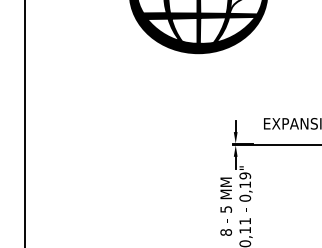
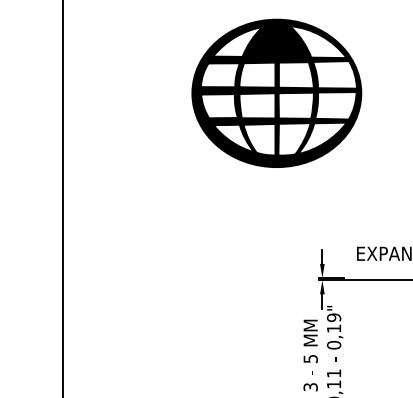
text: (226, 232) -> (310, 387), 8 -> 3

